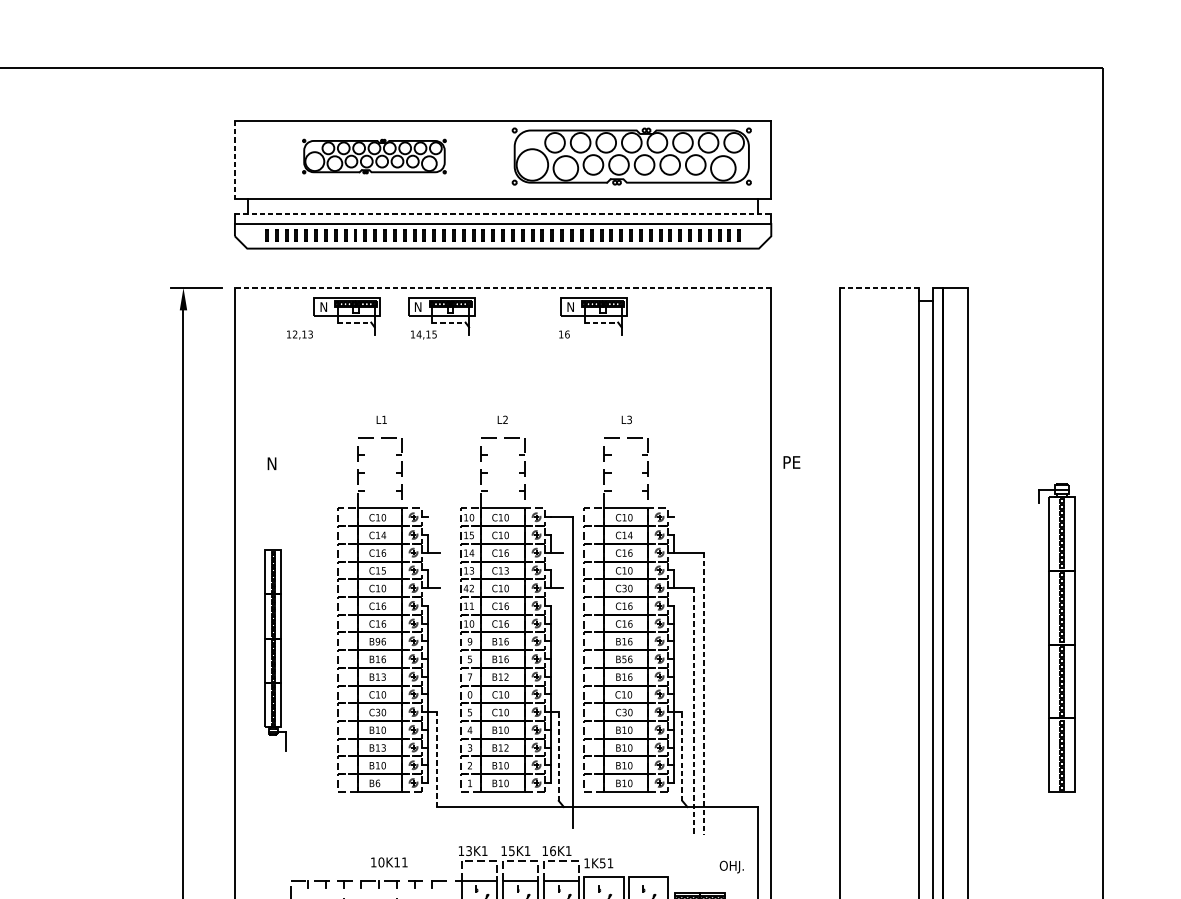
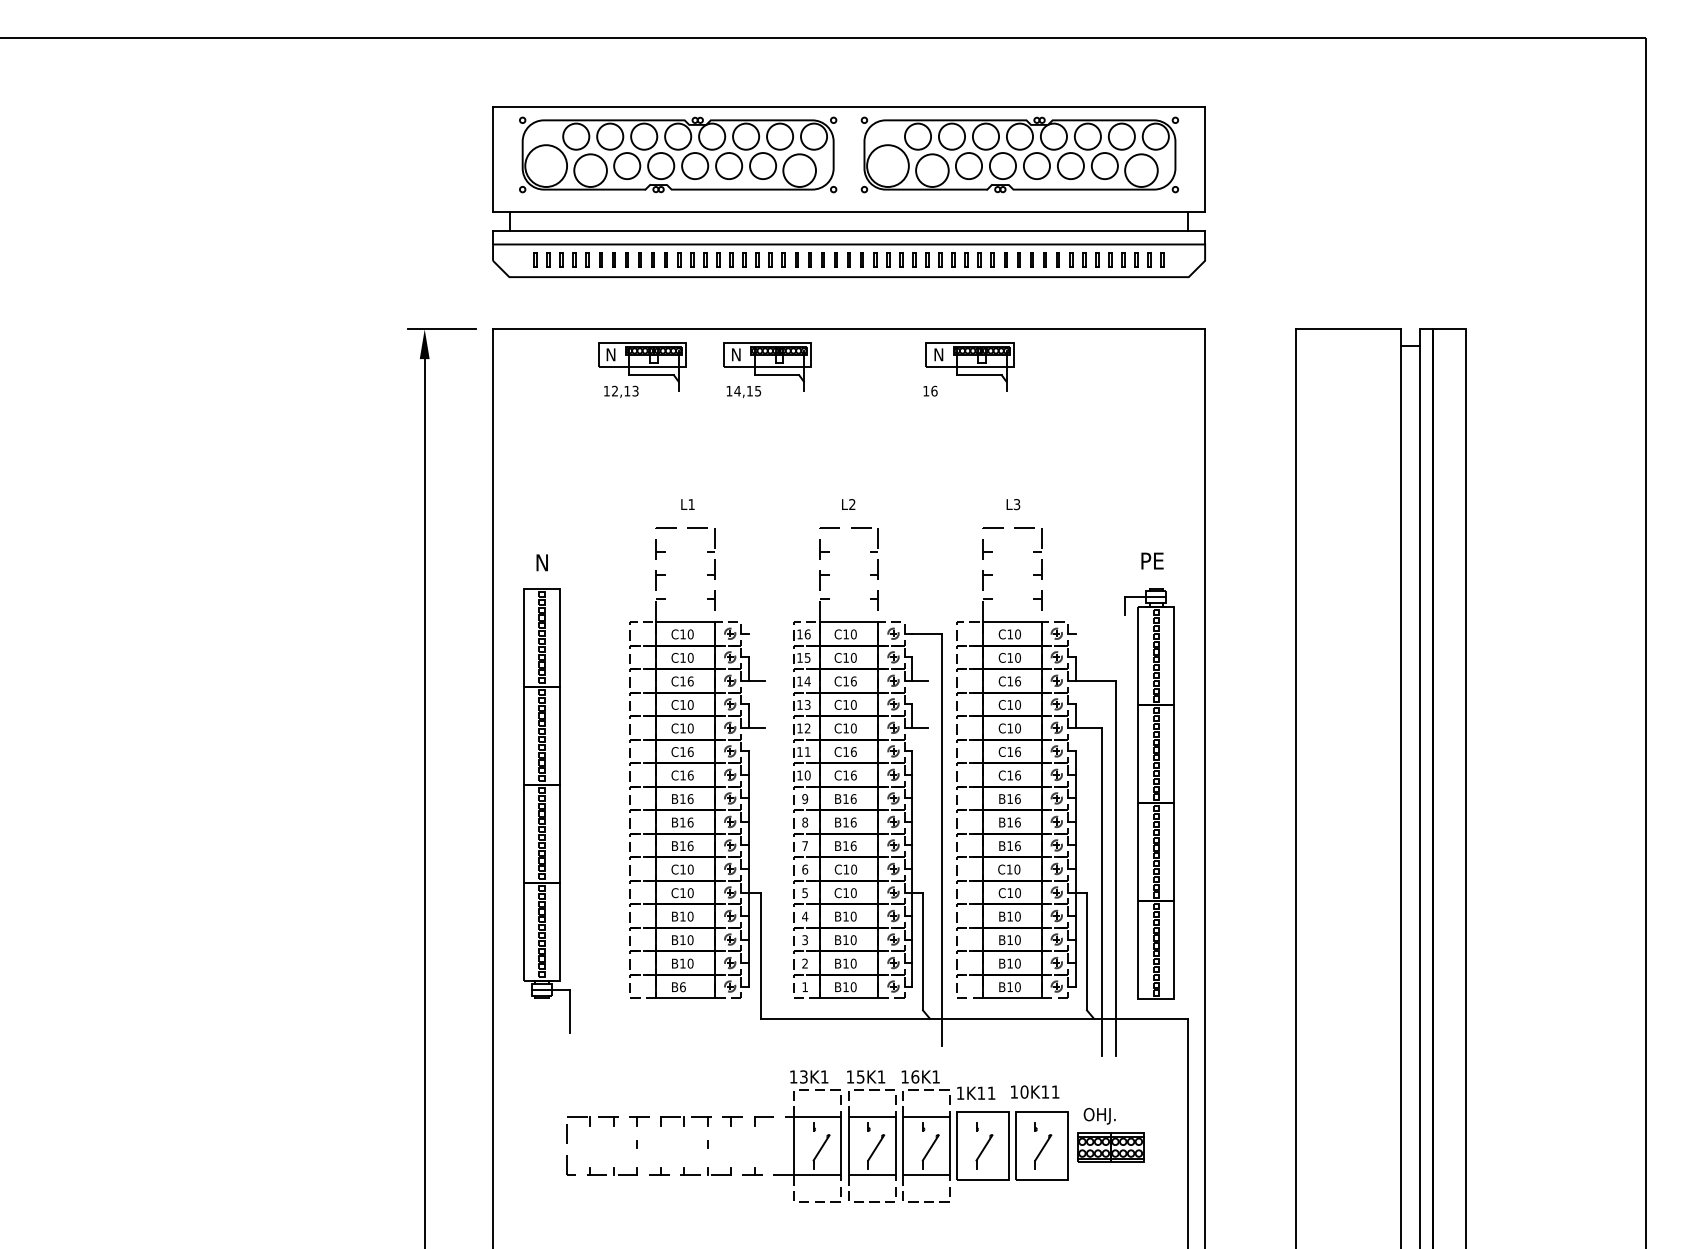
part: (374, 156) -> (678, 154), size x1.67
line: (235, 160) -> (493, 160), dashed -> solid
line: (503, 214) -> (849, 231), dashed -> solid
line: (502, 288) -> (848, 329), dashed -> solid
line: (879, 288) -> (1348, 329), dashed -> solid
line: (355, 322) -> (652, 375), dashed -> solid
line: (449, 322) -> (777, 375), dashed -> solid
line: (602, 322) -> (980, 375), dashed -> solid
text: (300, 334) -> (621, 391), moved
text: (791, 462) -> (1152, 560), moved
text: (471, 517) -> (807, 633), 10 -> 16
text: (383, 535) -> (690, 657), C14 -> C10
text: (629, 535) -> (1017, 657), C14 -> C10
text: (383, 570) -> (690, 704), C15 -> C10
text: (506, 570) -> (853, 704), C13 -> C10
text: (465, 588) -> (799, 728), 42 -> 12
text: (624, 588) -> (1010, 728), C30 -> C10
part: (1057, 637) -> (1149, 793), moved
text: (377, 642) -> (682, 799), B96 -> B16
part: (275, 650) -> (546, 810), size x1.67
text: (470, 659) -> (805, 822), 5 -> 8
text: (623, 659) -> (1009, 822), B56 -> B16
text: (383, 677) -> (690, 846), B13 -> B16
text: (506, 677) -> (853, 846), B12 -> B16
text: (470, 694) -> (805, 869), 0 -> 6
line: (704, 694) -> (1116, 868), dashed -> solid
line: (693, 711) -> (1102, 891), dashed -> solid
text: (377, 712) -> (682, 893), C30 -> C10
text: (624, 712) -> (1010, 893), C30 -> C10
text: (383, 748) -> (690, 940), B13 -> B10
text: (506, 748) -> (853, 940), B12 -> B10
line: (559, 756) -> (923, 951), dashed -> solid
line: (682, 756) -> (1087, 951), dashed -> solid
line: (436, 759) -> (760, 955), dashed -> solid
text: (389, 861) -> (1035, 1091), moved
text: (602, 862) -> (981, 1092), 1K51 -> 1K11
text: (731, 867) -> (1099, 1116), moved

